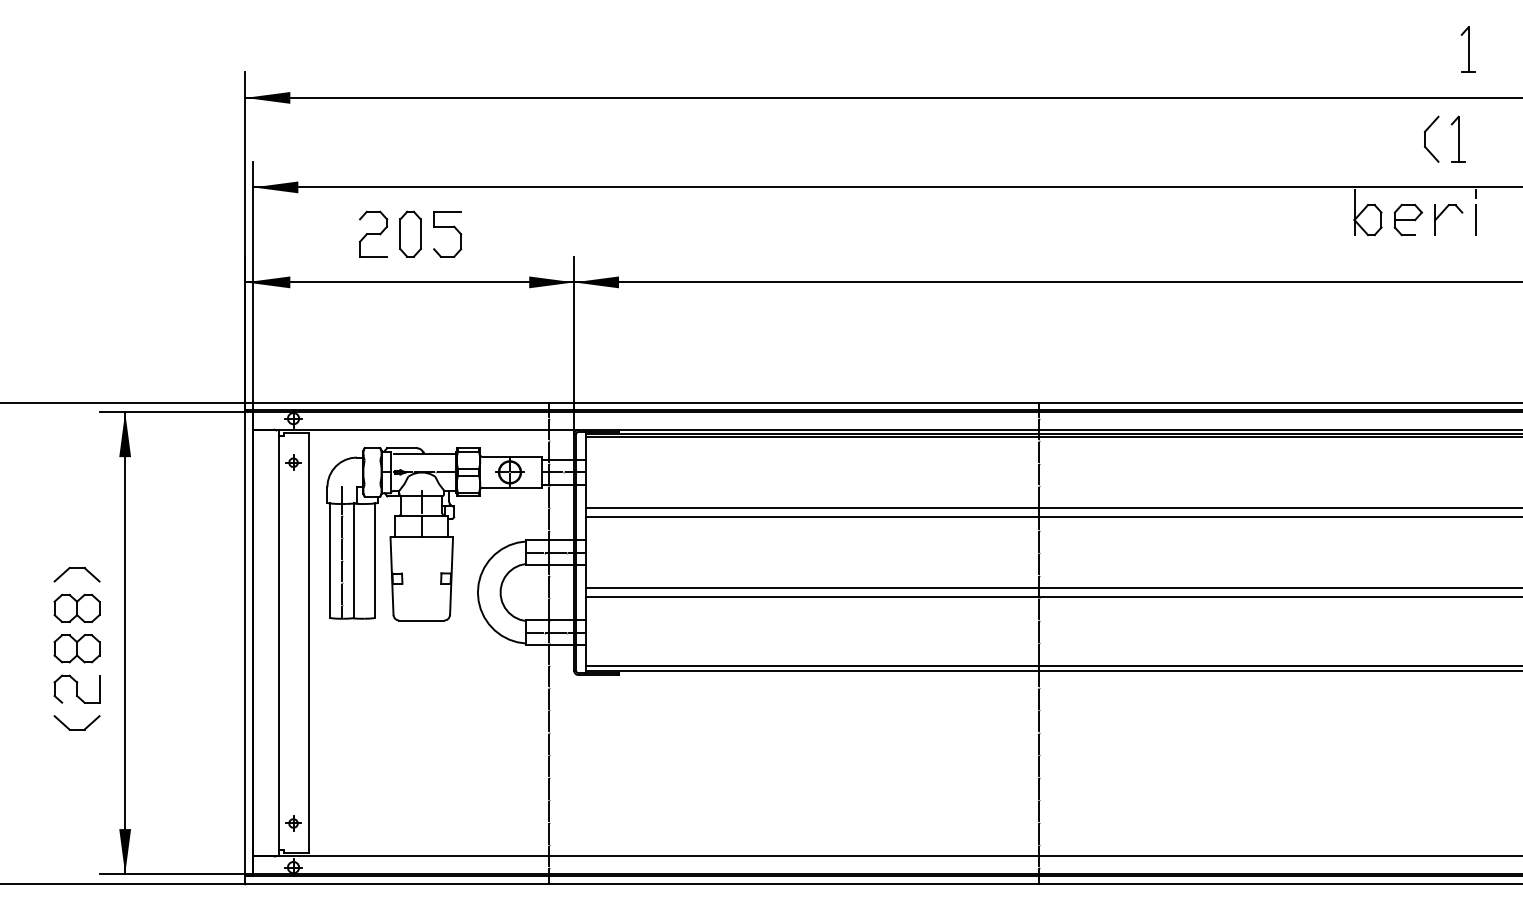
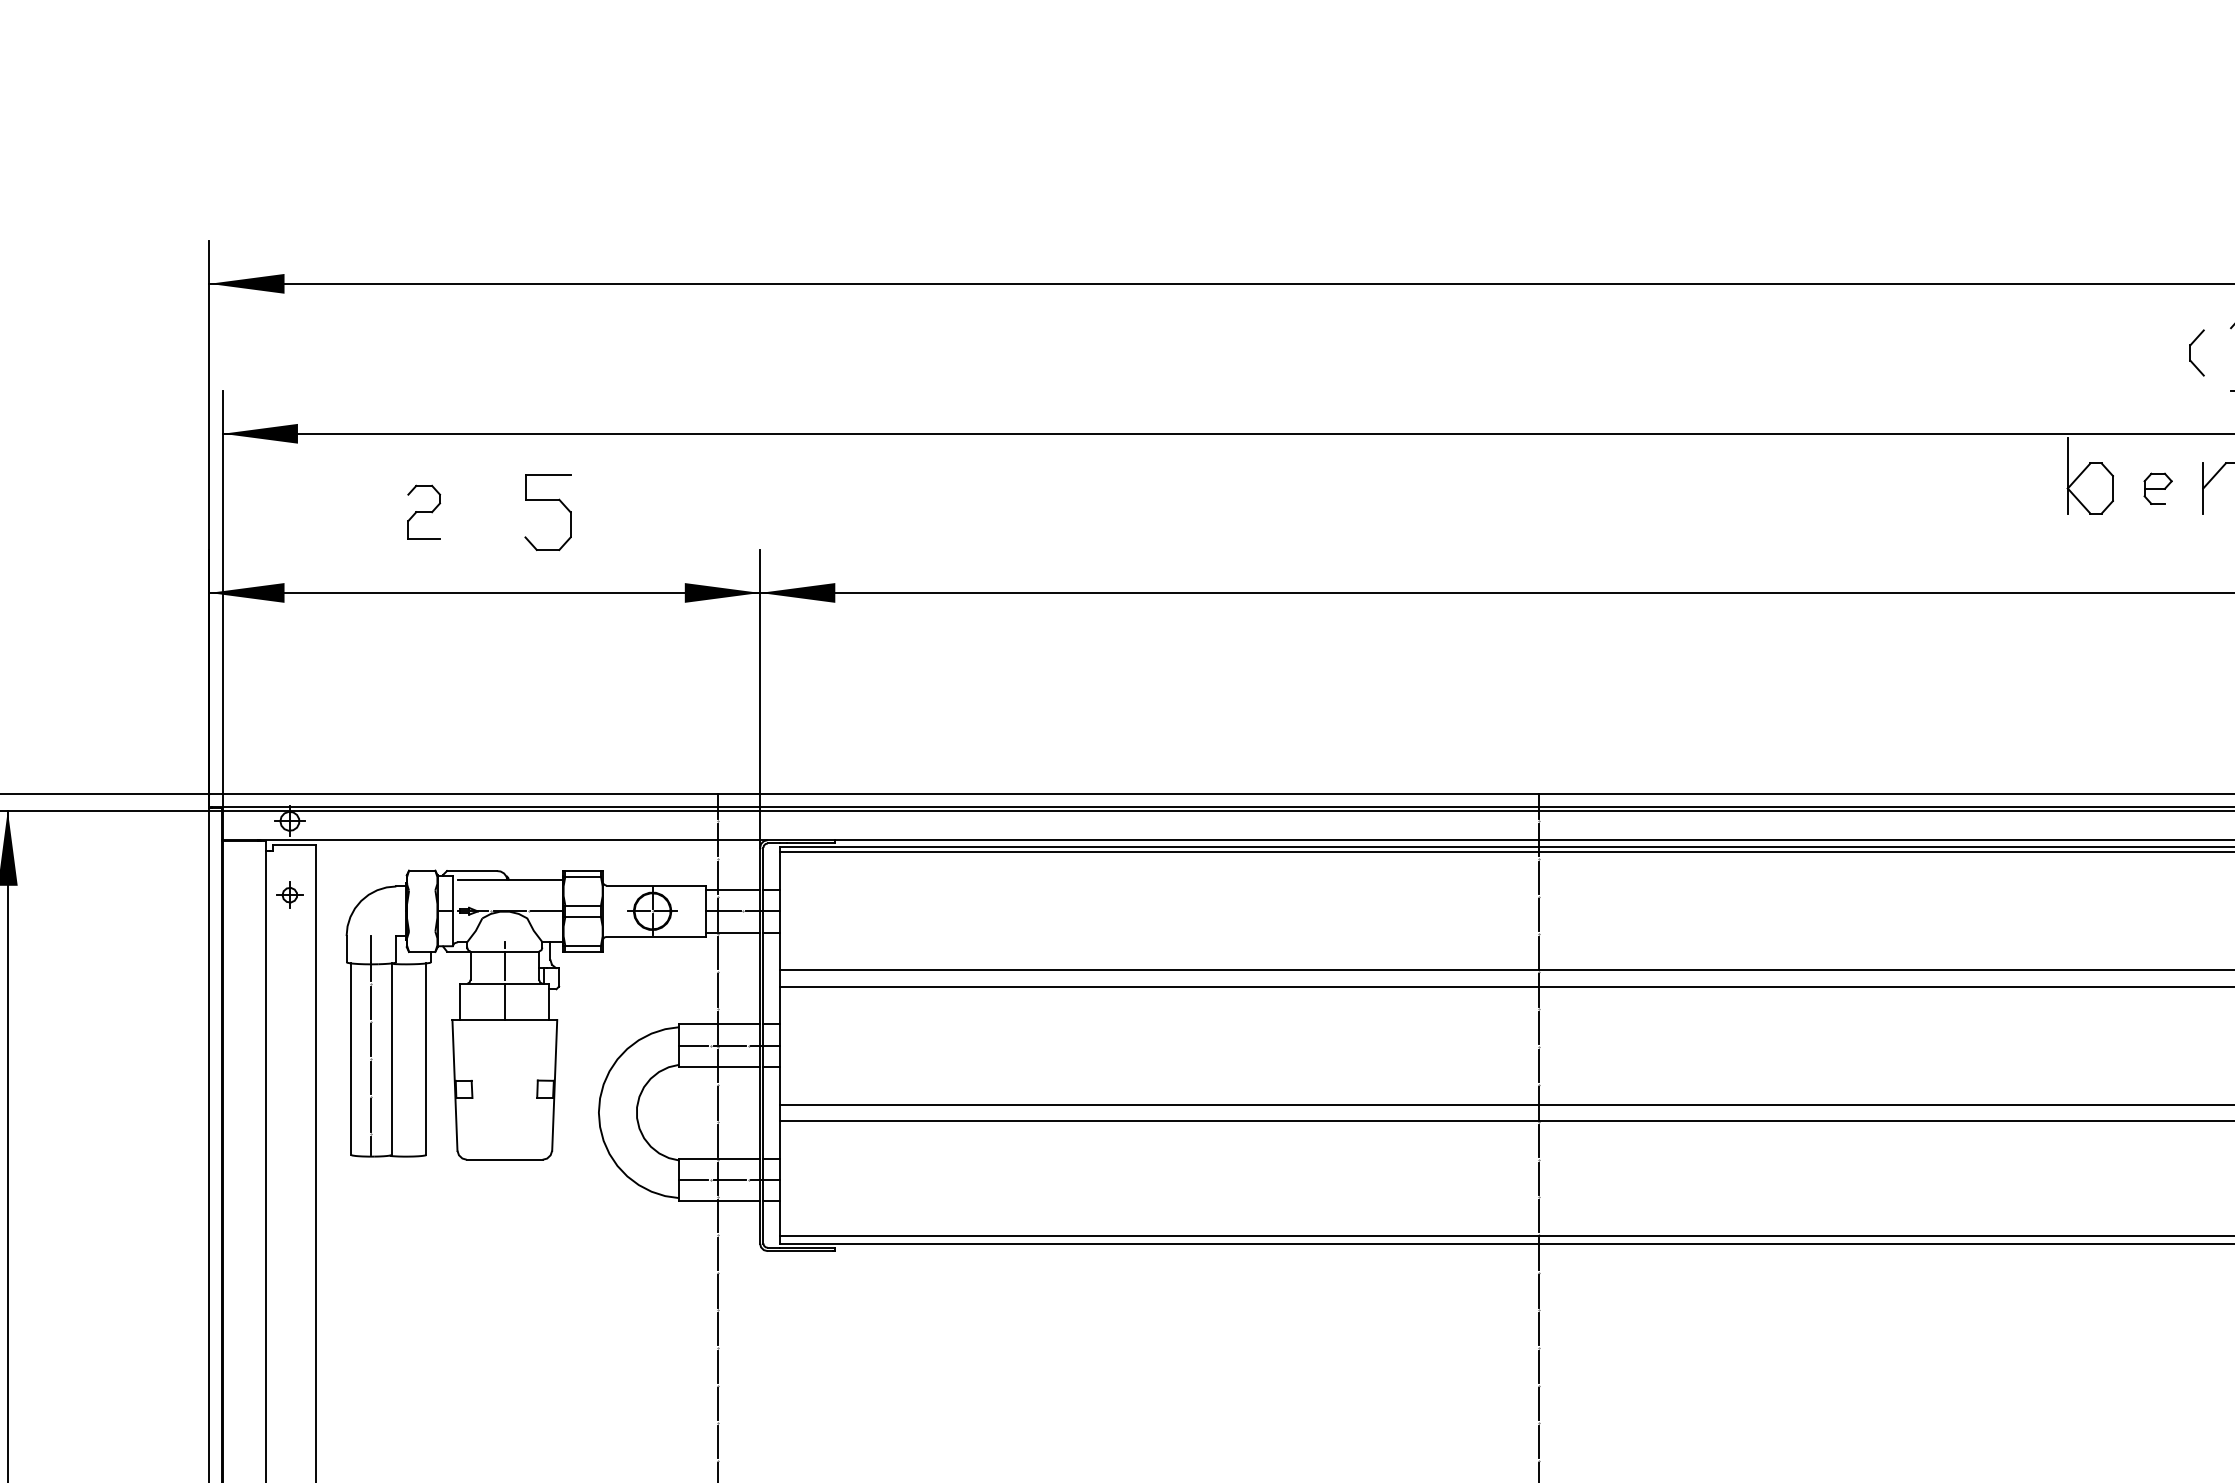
part: (1431, 138) -> (2196, 351), size x0.6
part: (1408, 220) -> (2158, 489), size x0.6
part: (373, 233) -> (423, 511), size x0.7
part: (410, 233) -> (485, 511), removed

